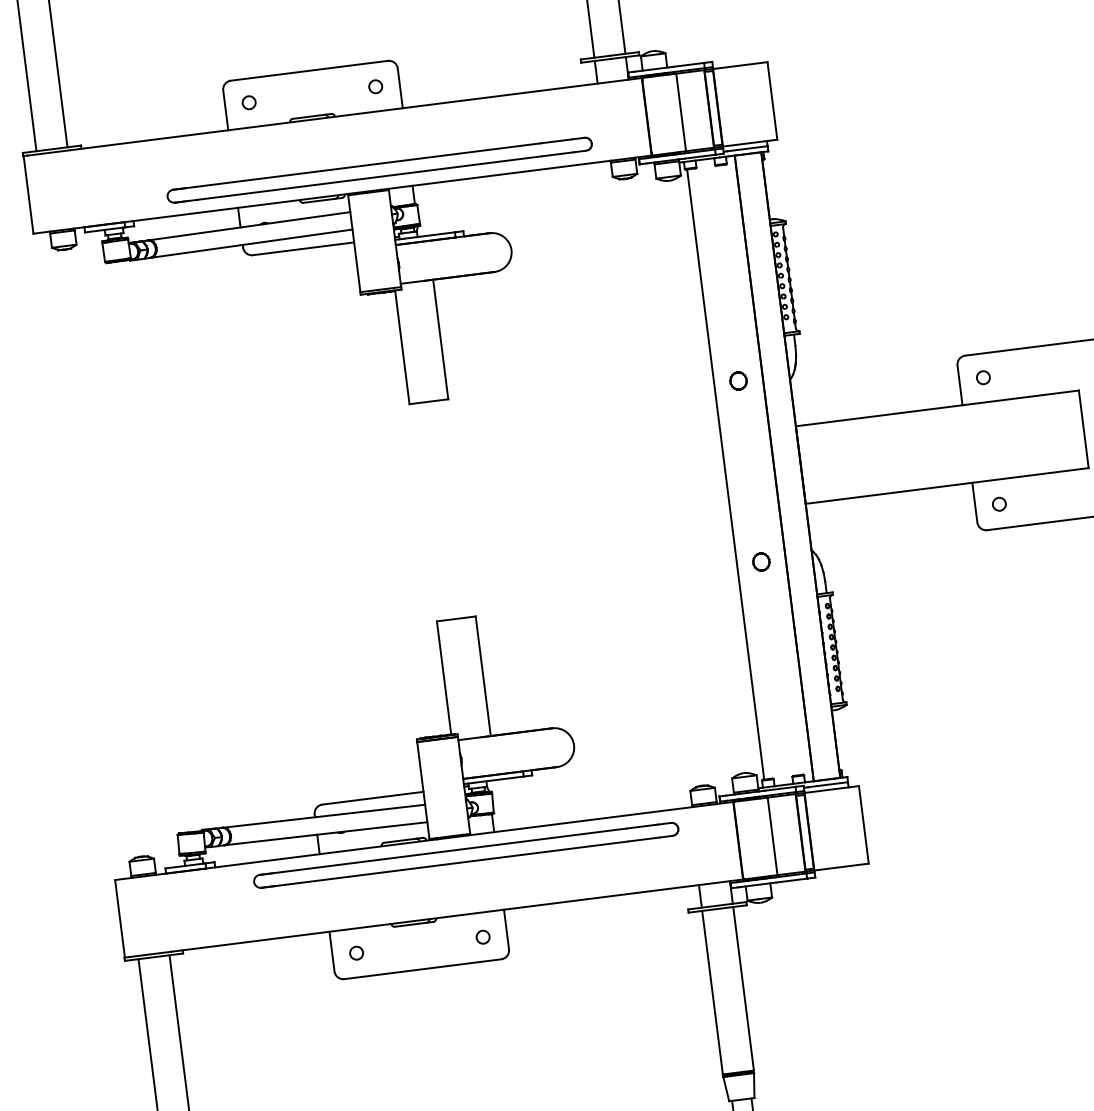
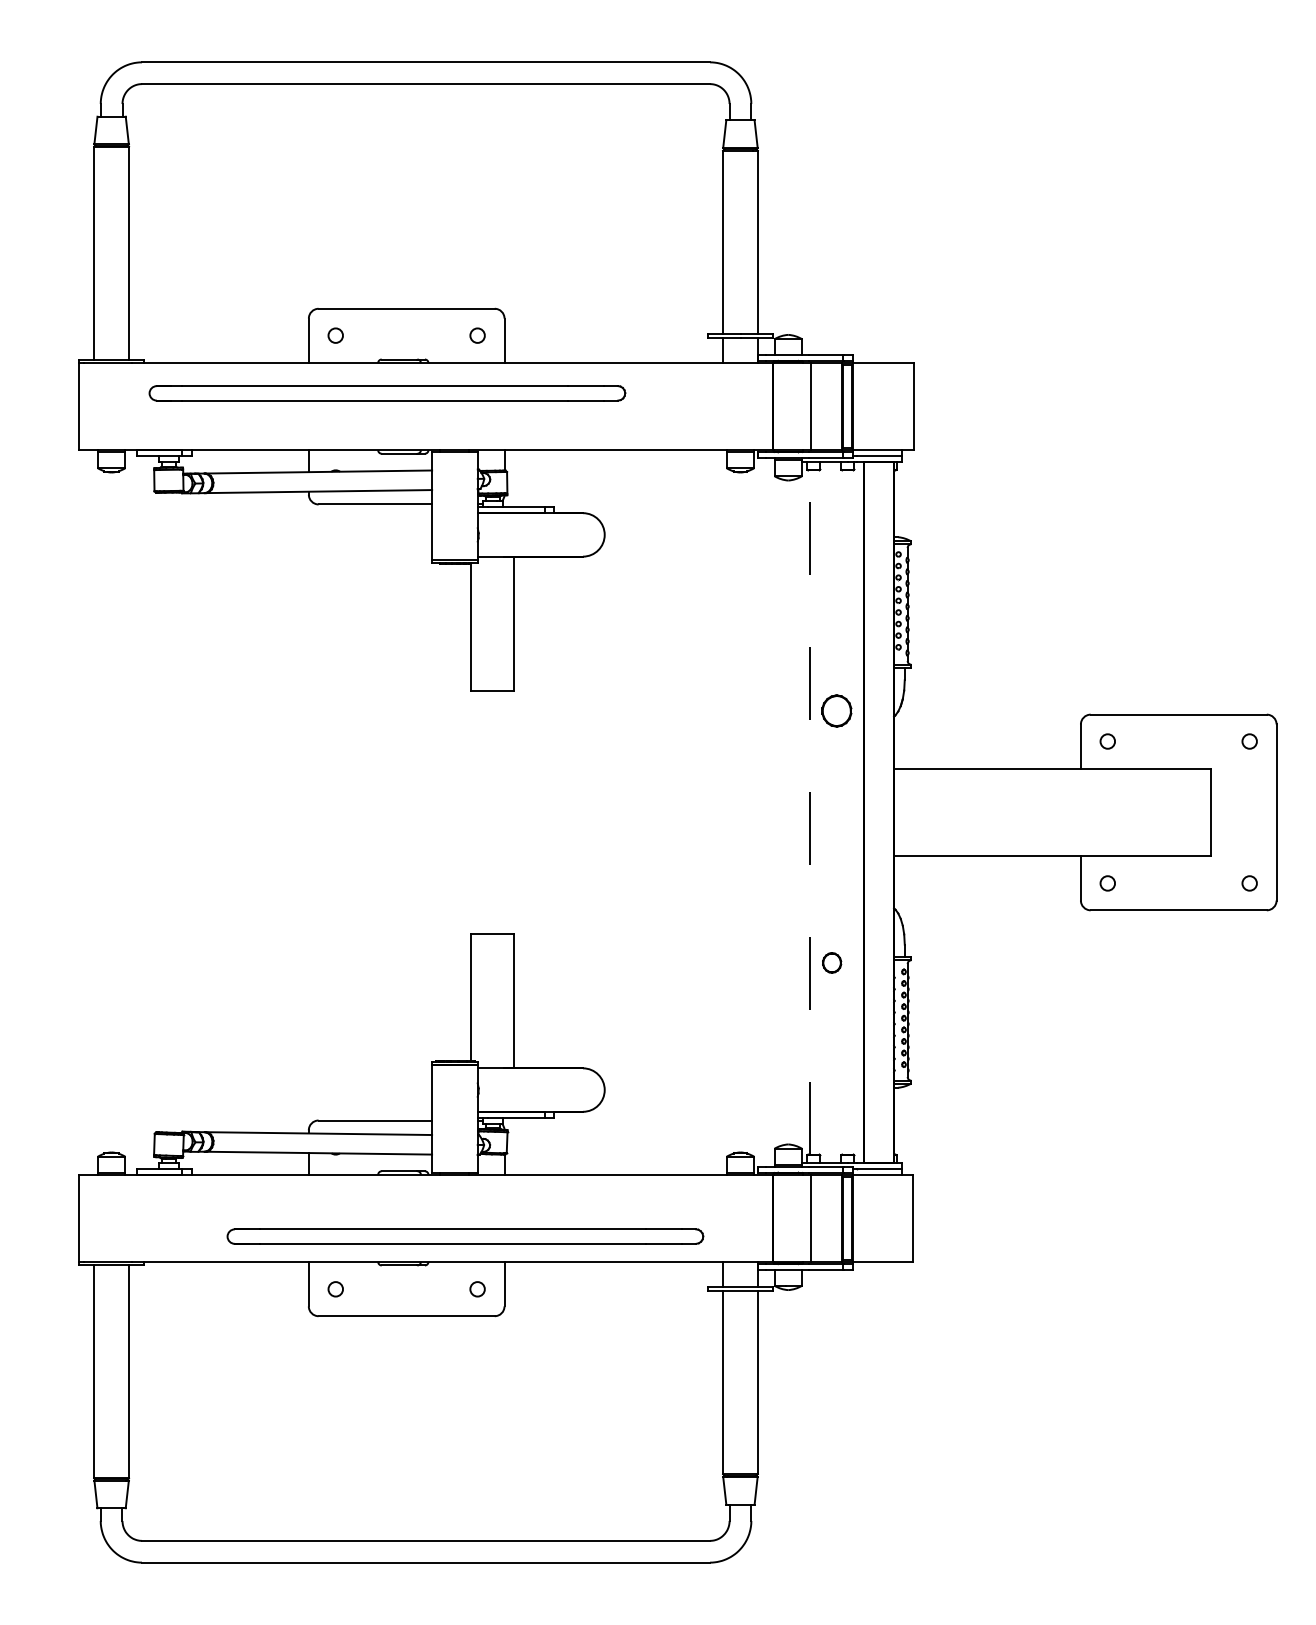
part: (379, 170) -> (387, 393), moved
part: (738, 380) -> (837, 710), size x1.6
line: (725, 474) -> (809, 812), solid -> dashed
part: (761, 561) -> (832, 962), moved
part: (466, 855) -> (465, 1236), moved

